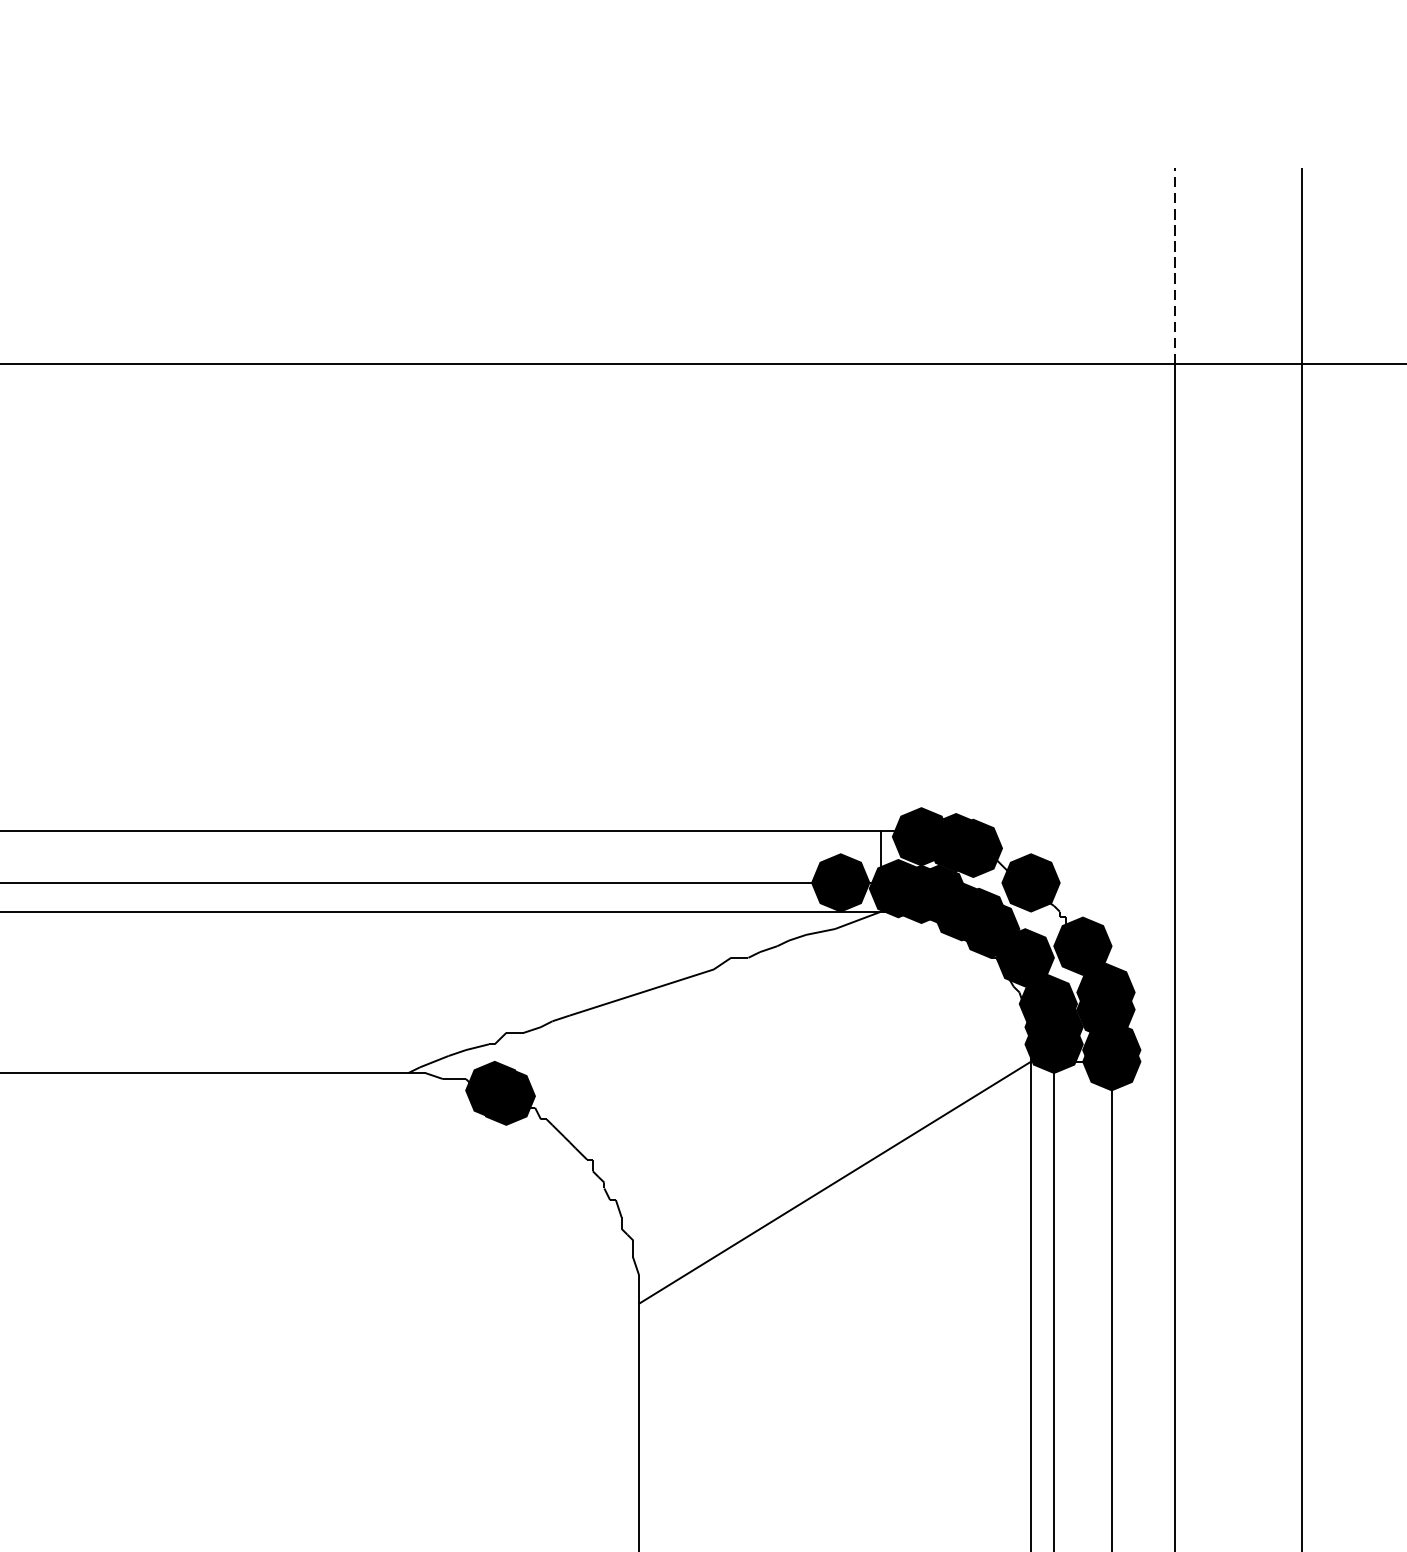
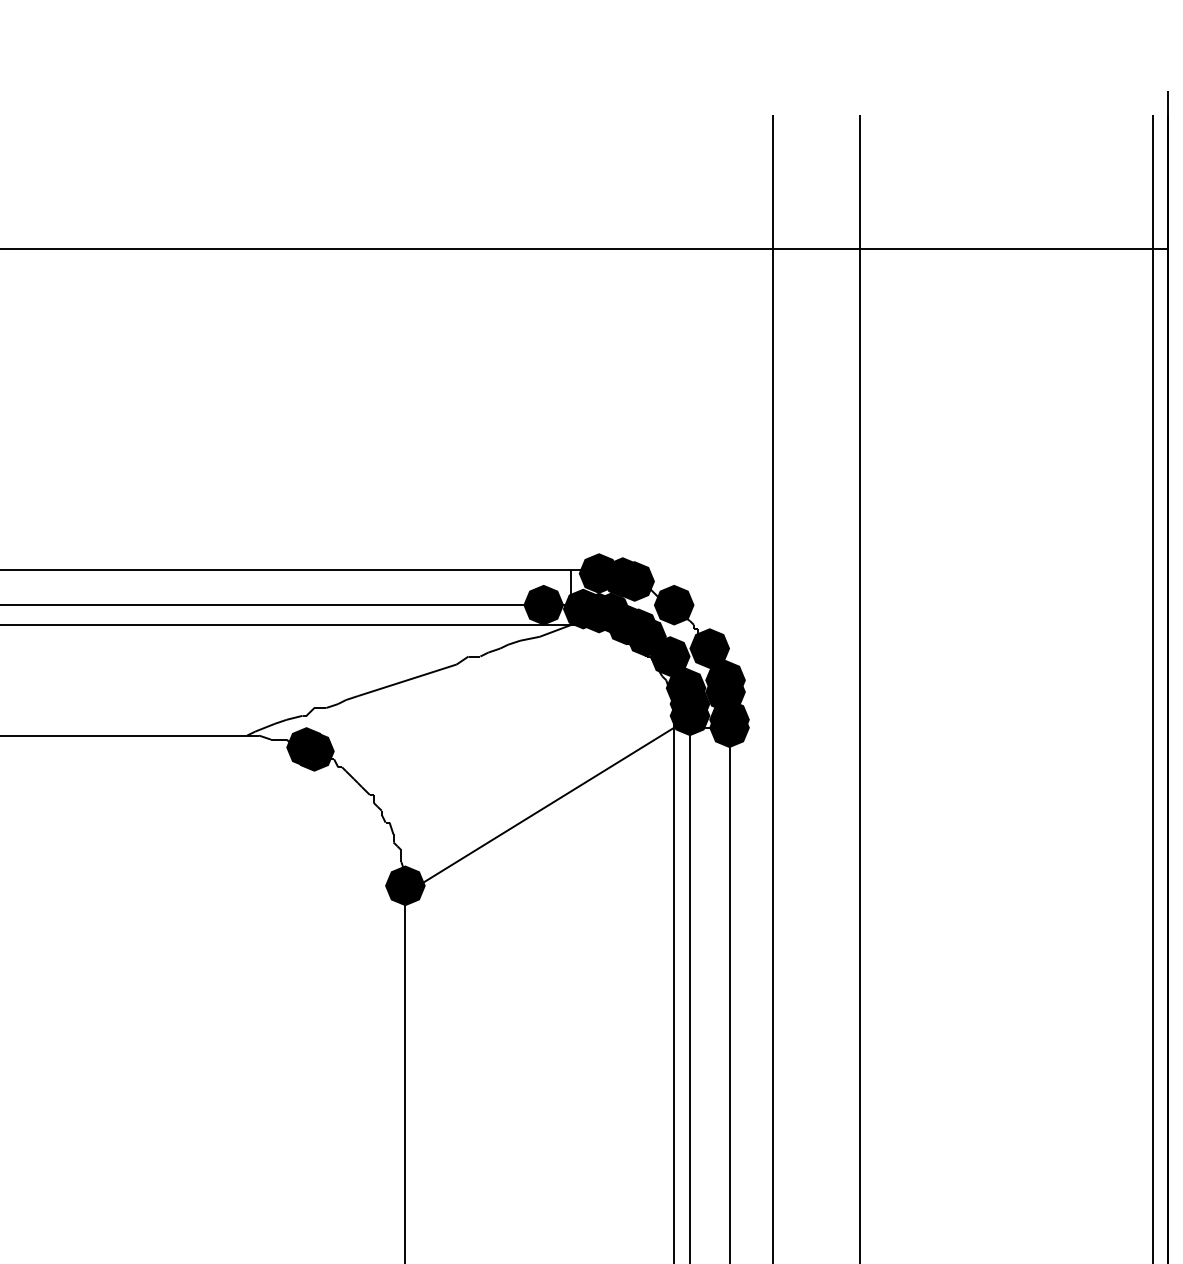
line: (1174, 264) -> (772, 181), dashed -> solid
fill: (639, 1291) -> (405, 885), added

